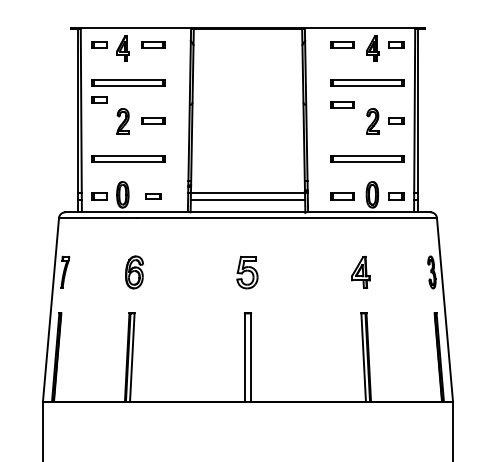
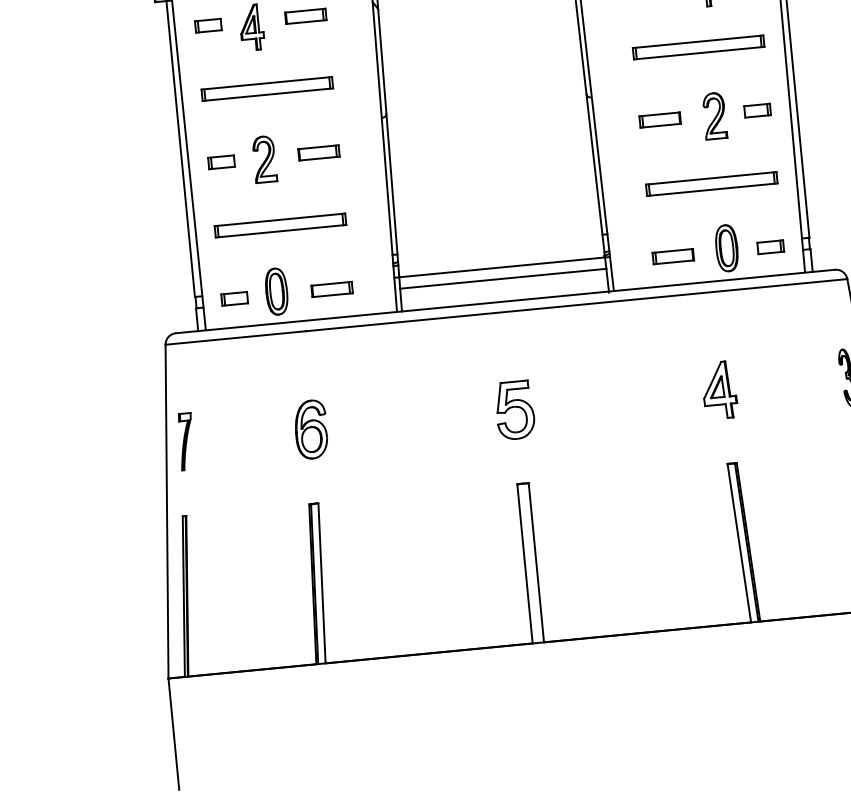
part: (99, 99) -> (221, 161), moved
part: (342, 104) -> (659, 119), moved
part: (153, 196) -> (332, 289), size x1.43

